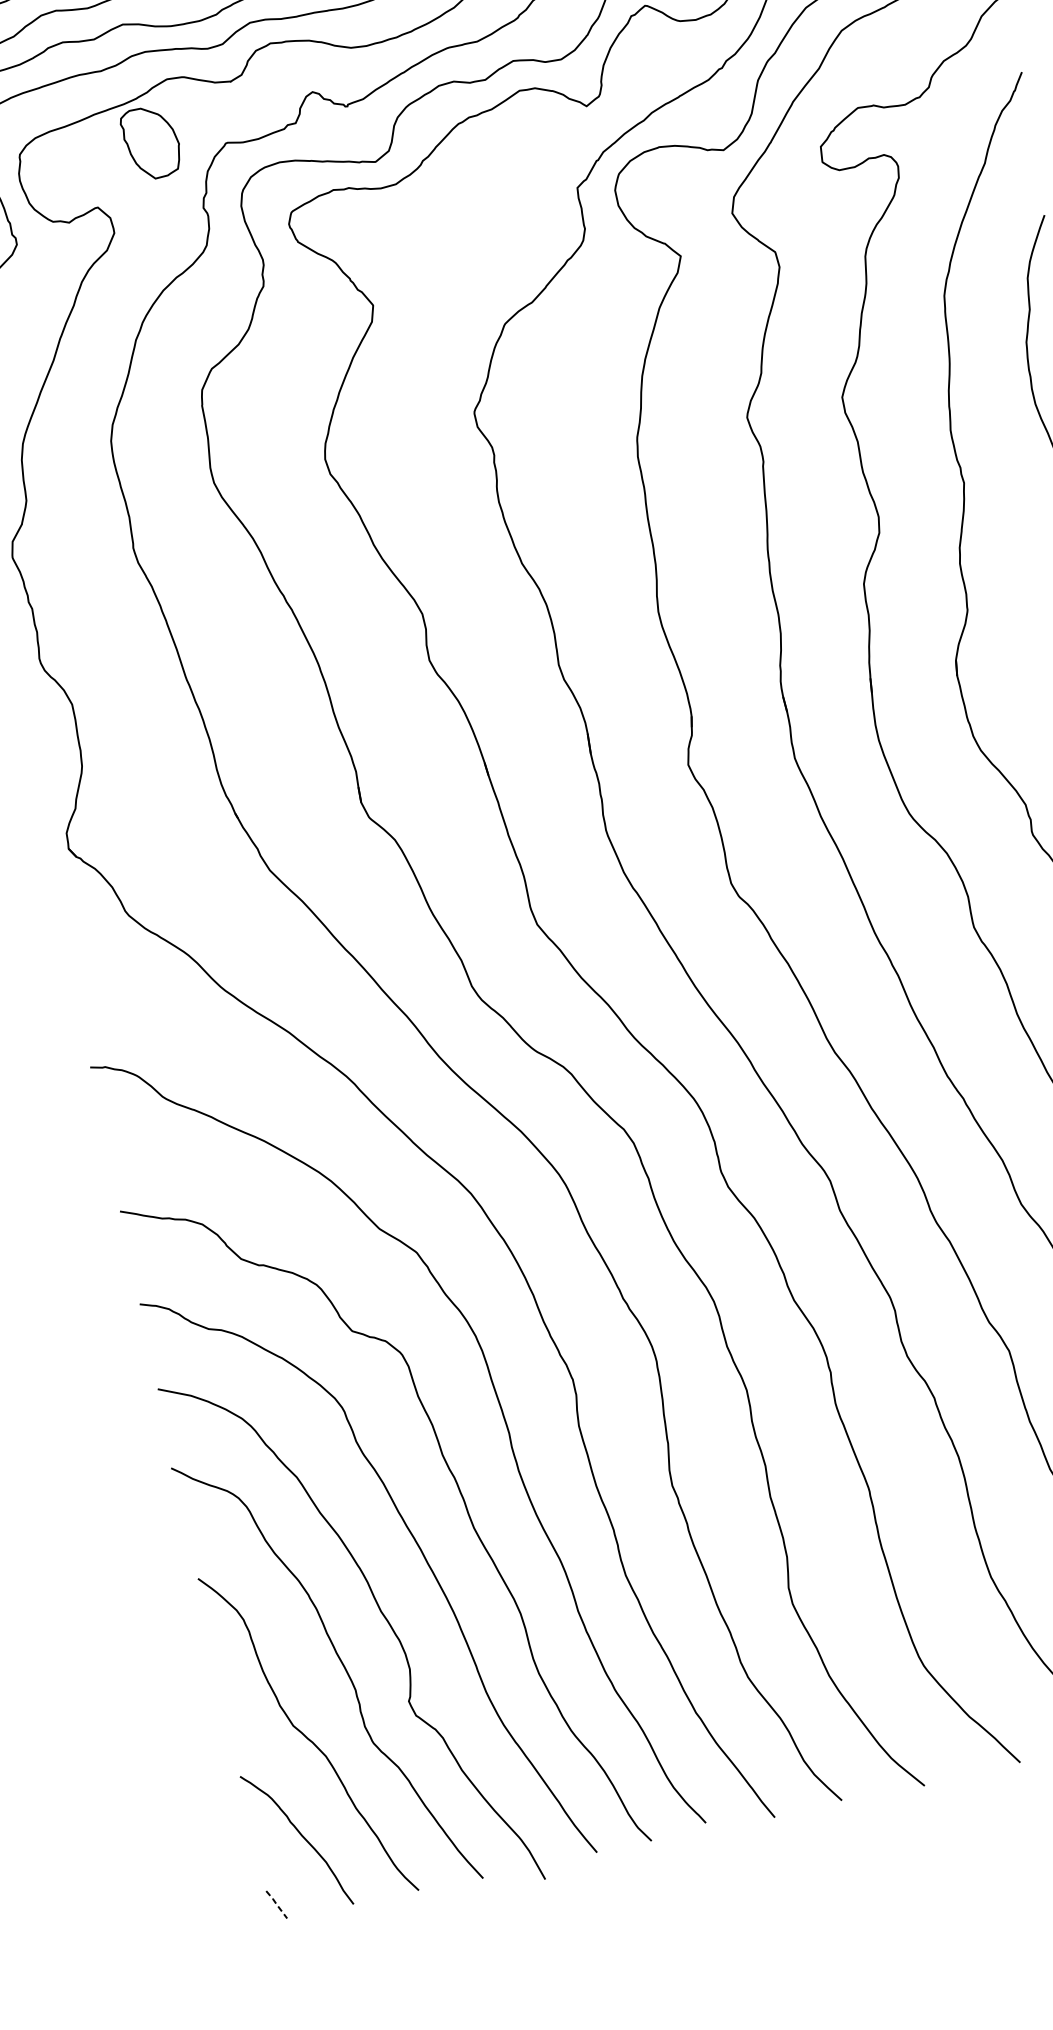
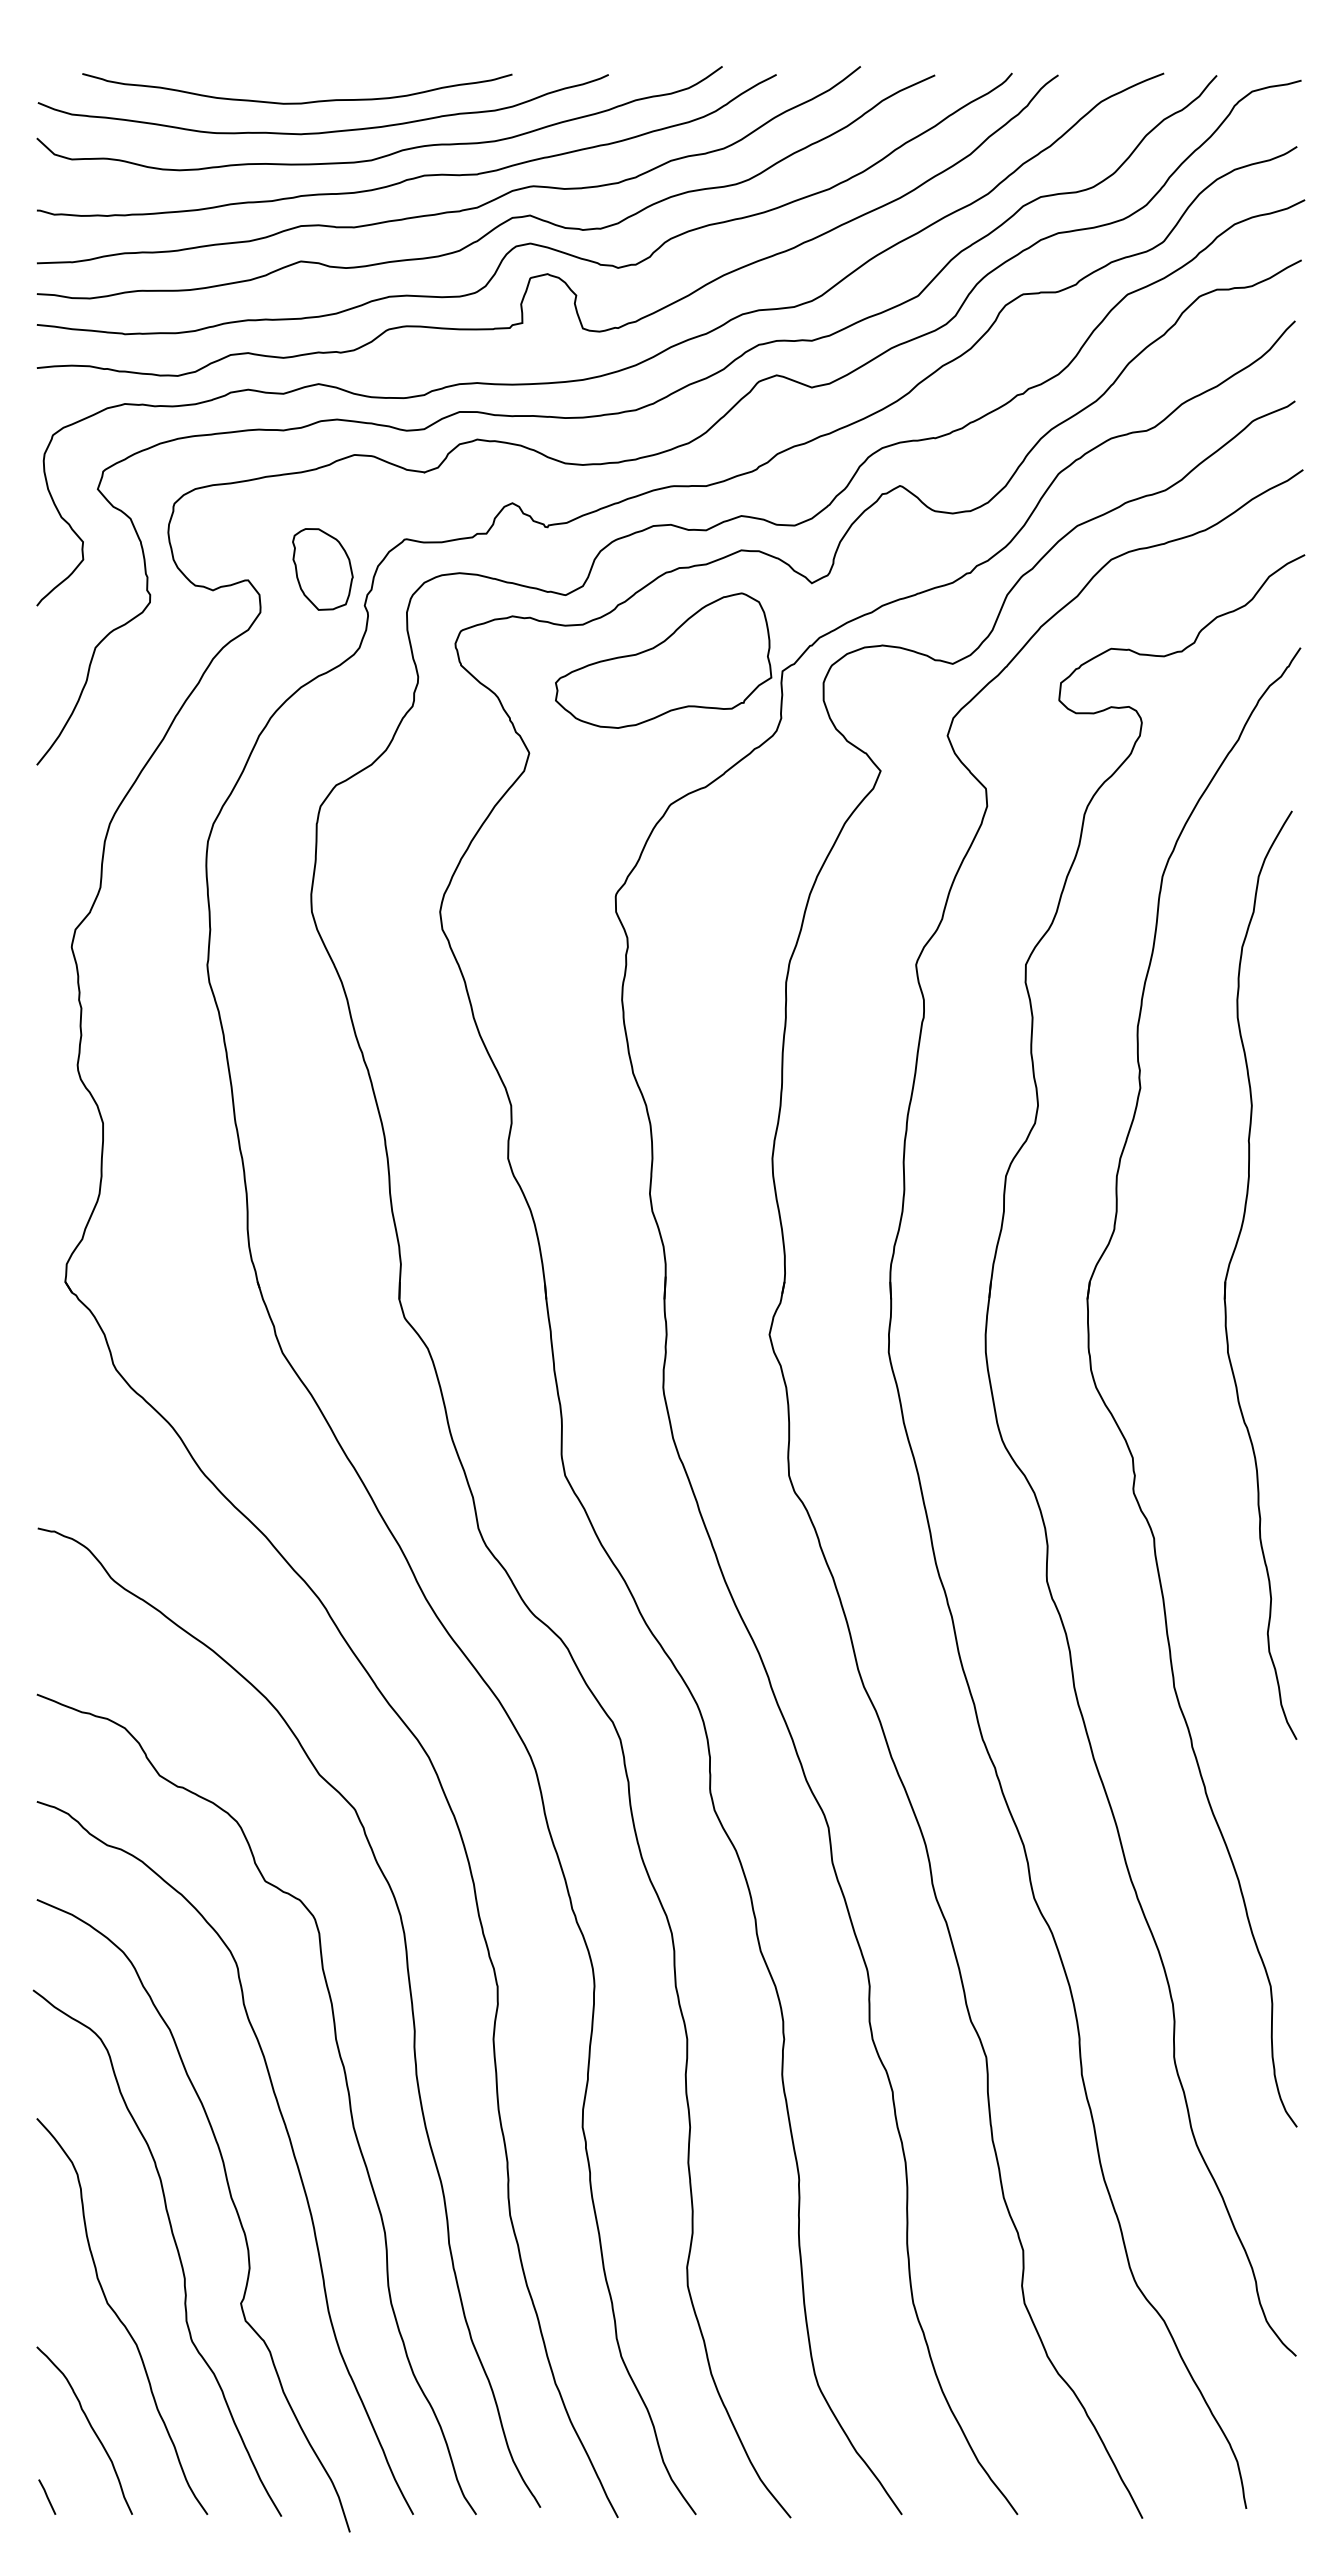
part: (151, 142) -> (322, 569), moved
part: (472, 200) -> (663, 660), added
line: (277, 1905) -> (47, 2497), dashed -> solid

